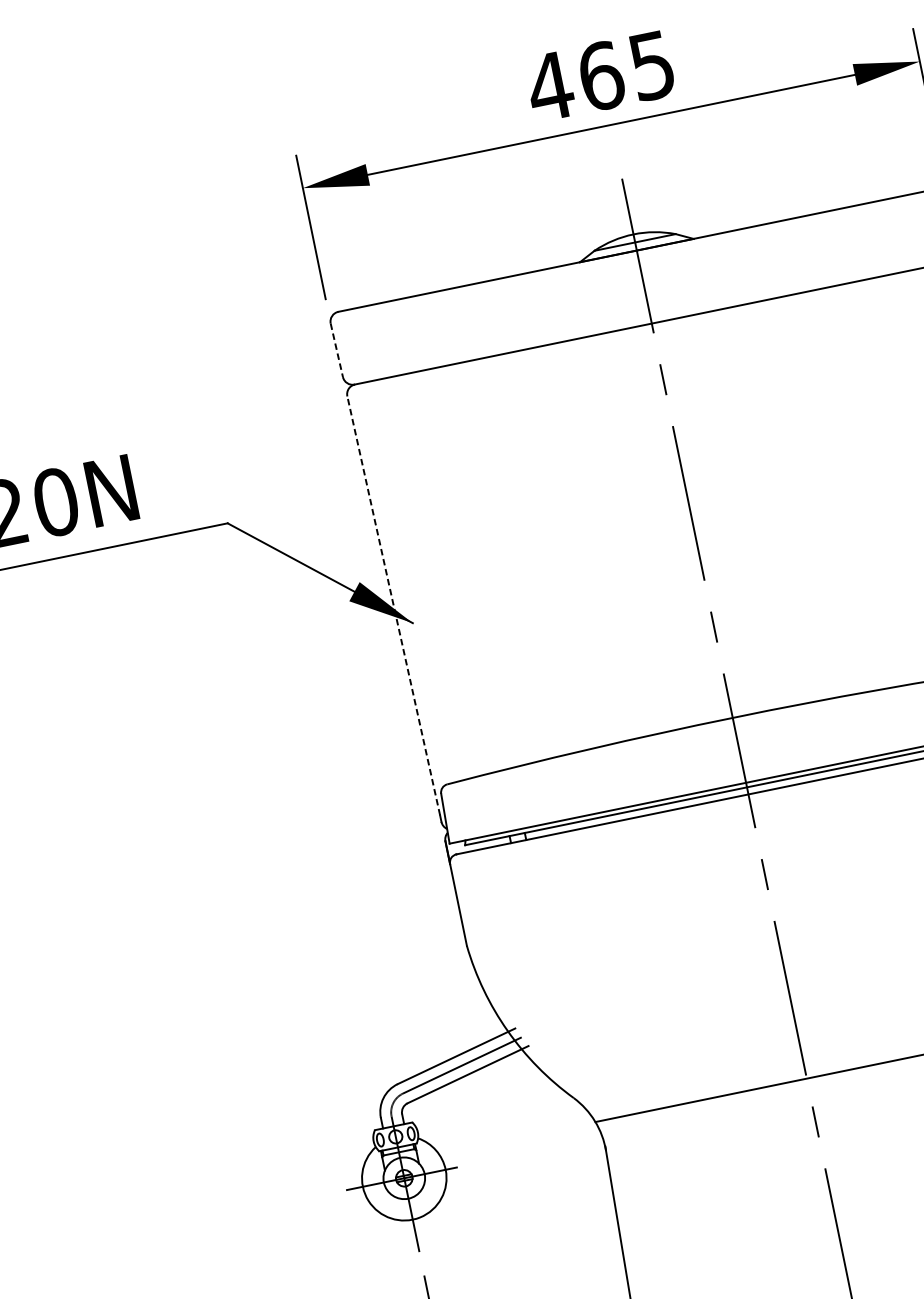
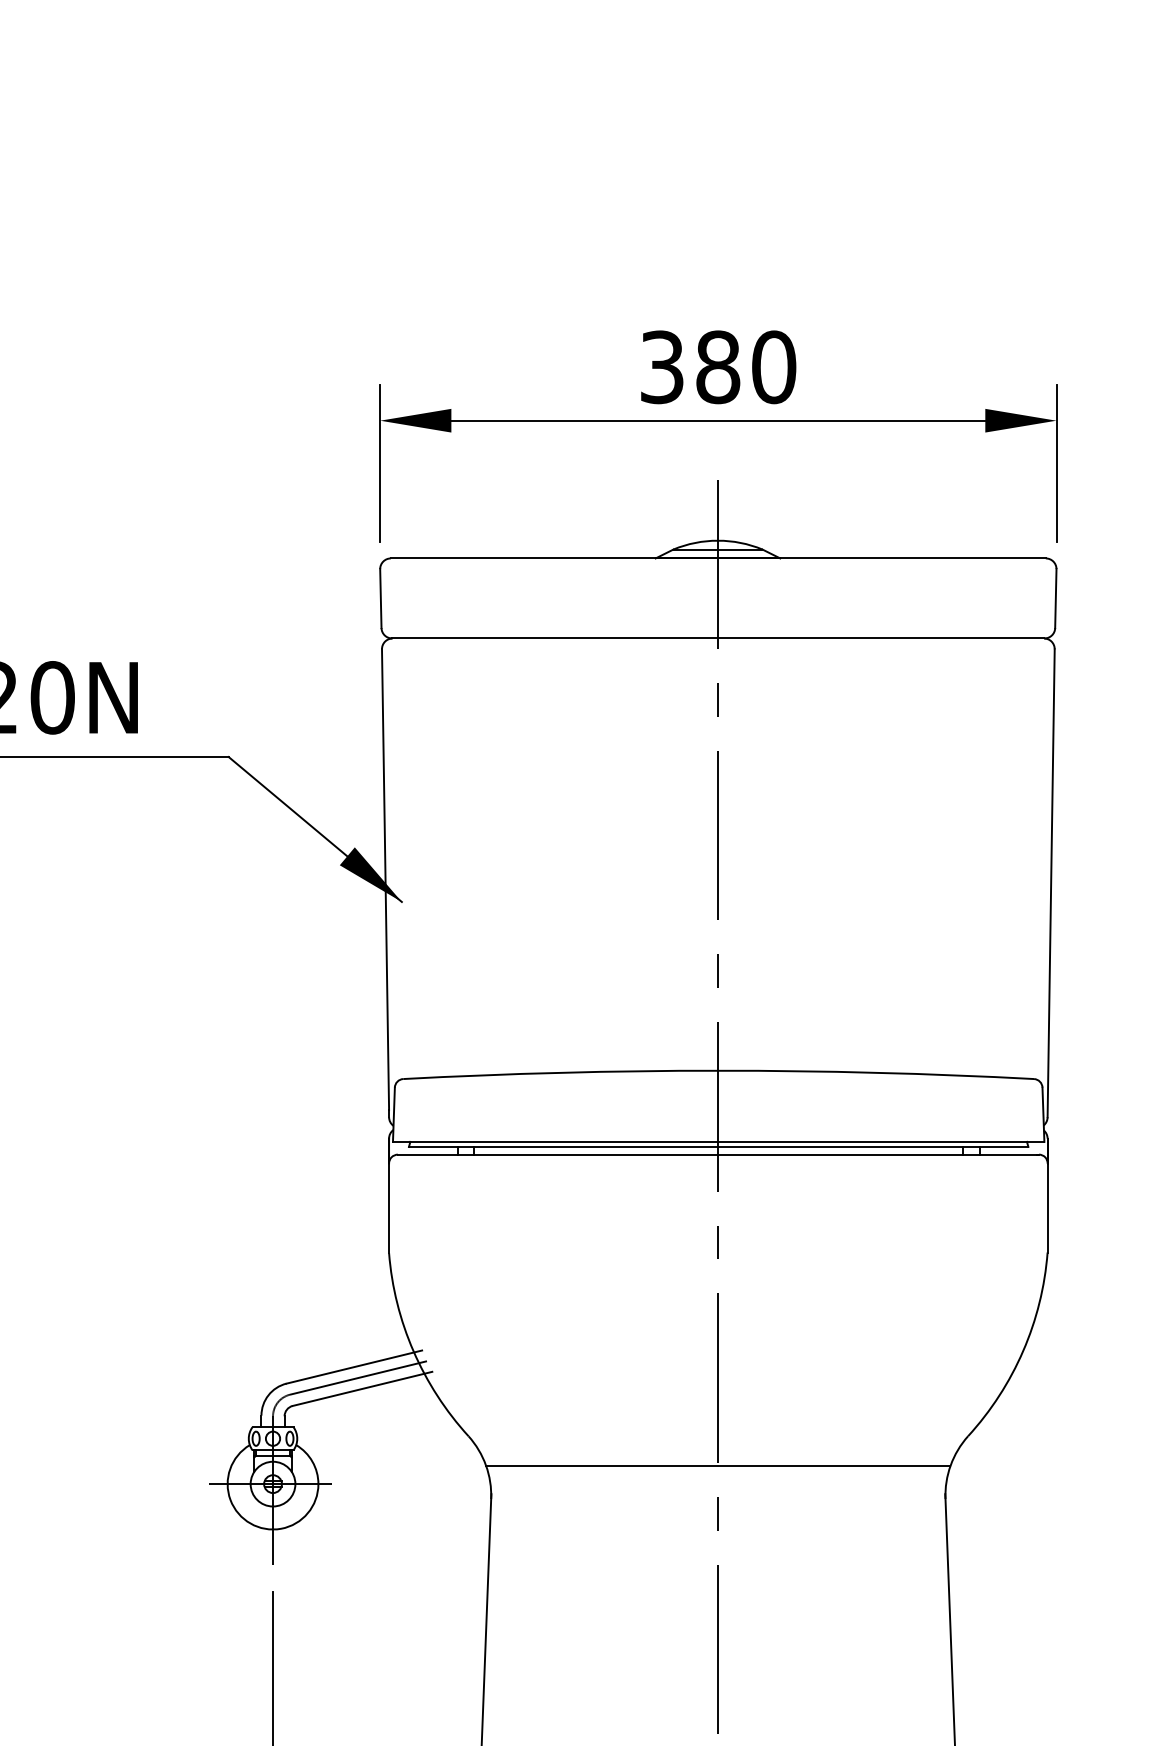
text: (600, 76) -> (717, 367), 465 -> 380
line: (336, 351) -> (380, 599), dashed -> solid
line: (393, 605) -> (385, 879), dashed -> solid

